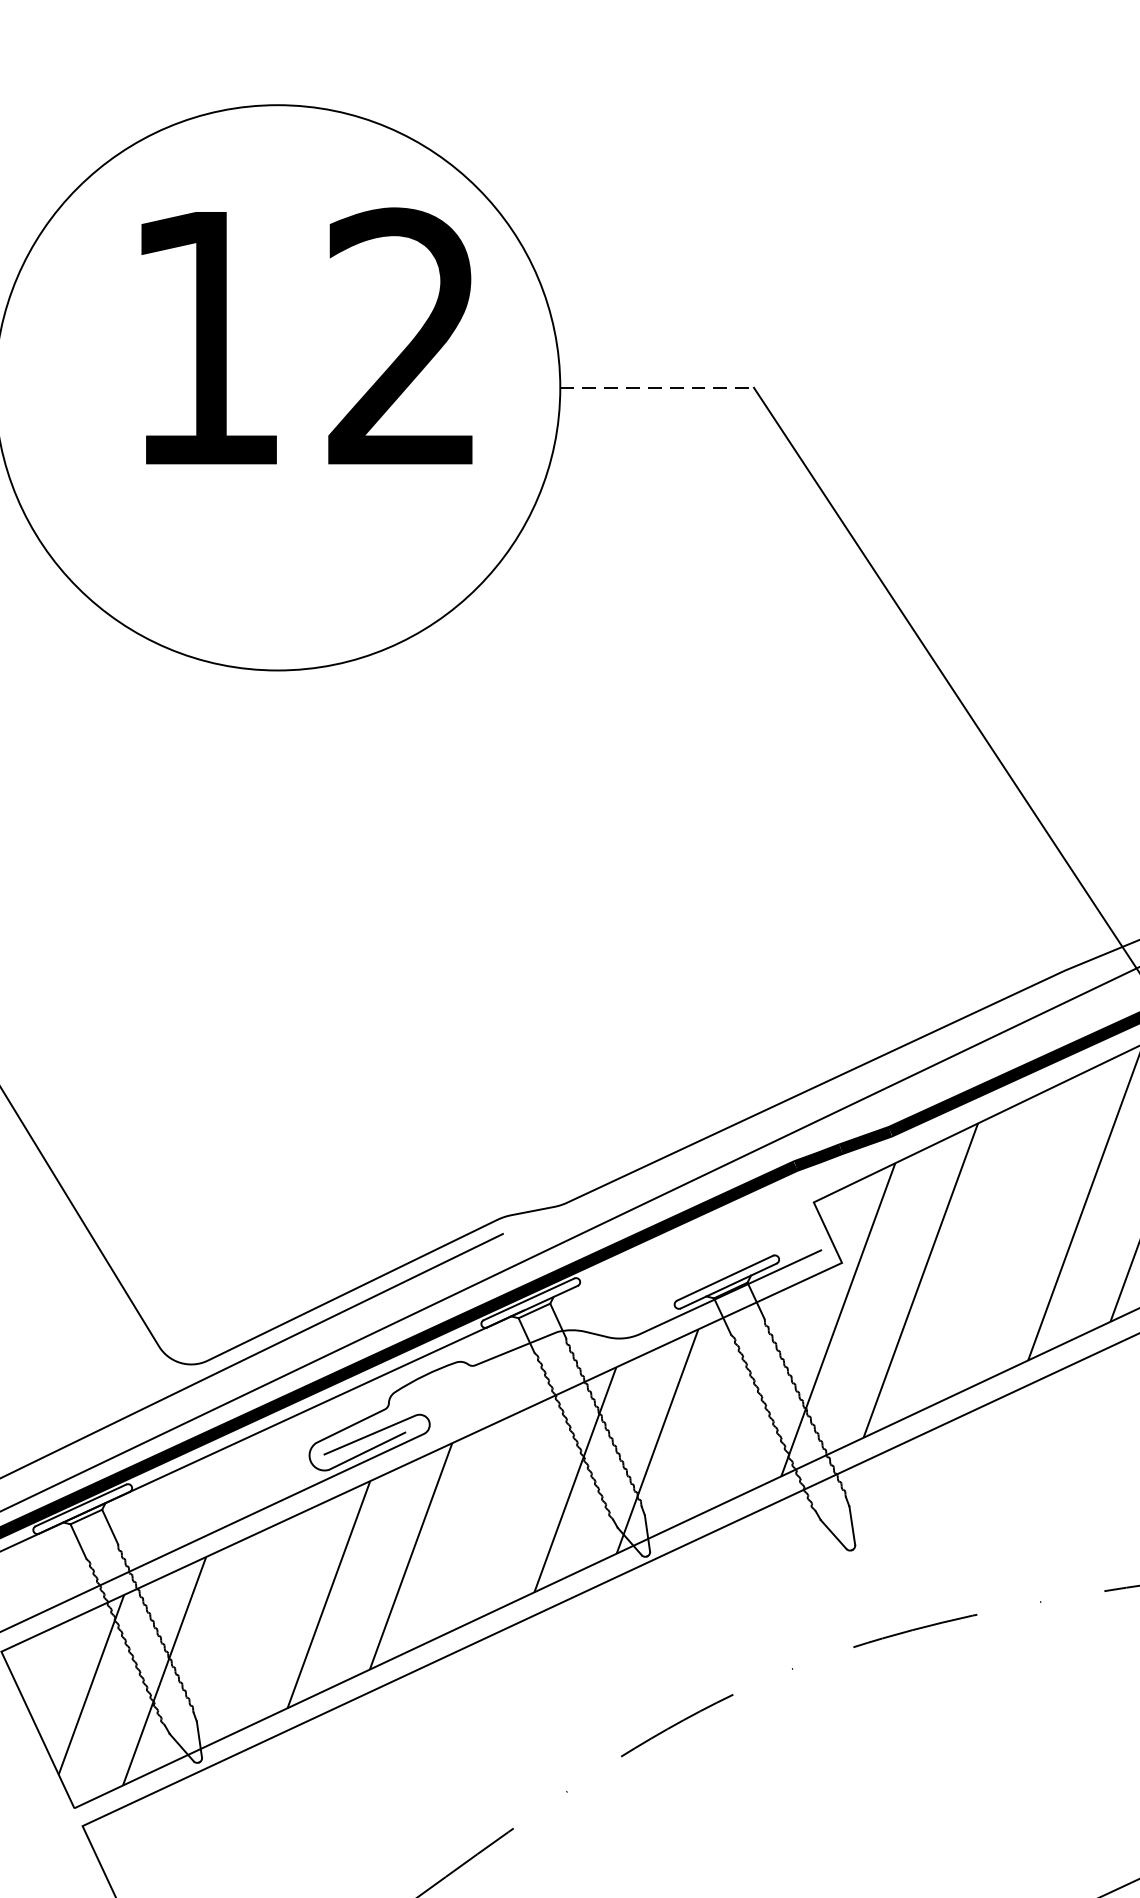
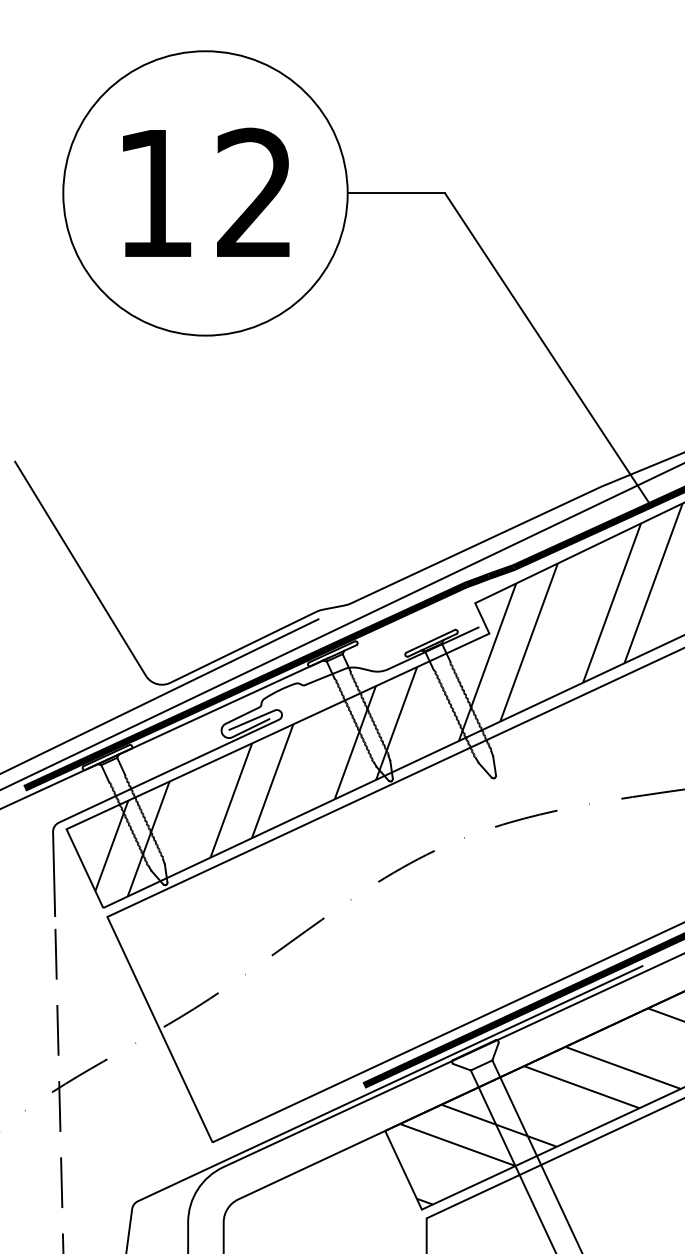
text: (307, 334) -> (206, 191), moved
line: (657, 387) -> (396, 193), dashed -> solid

